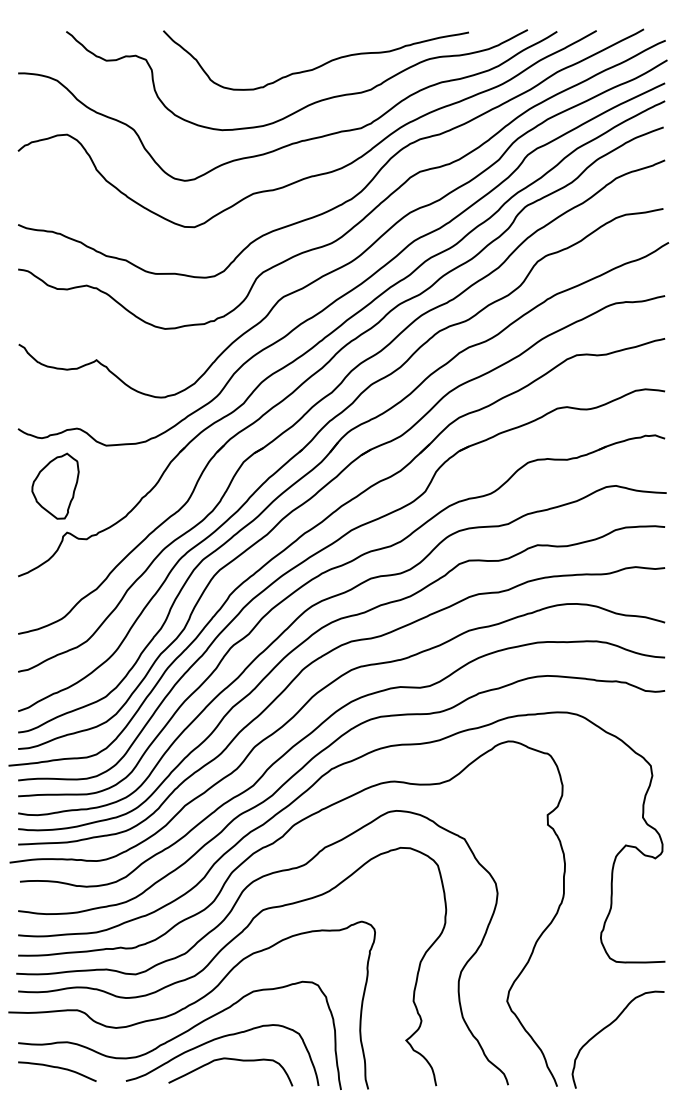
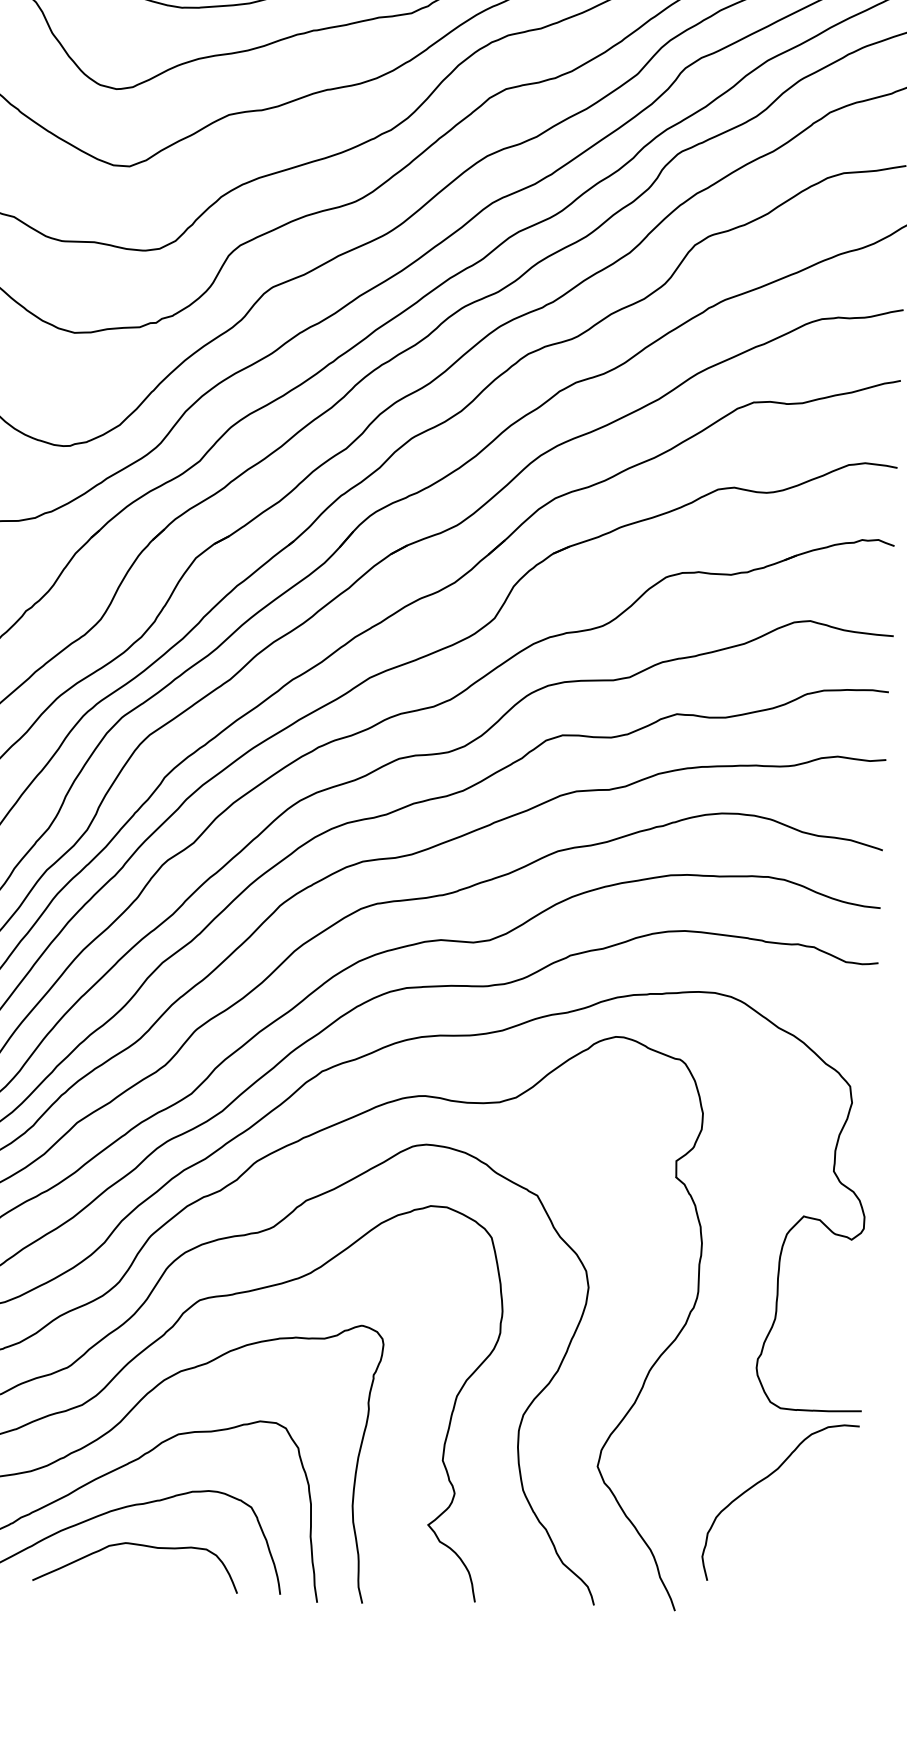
curve: (607, 1027) -> (763, 1481), moved

